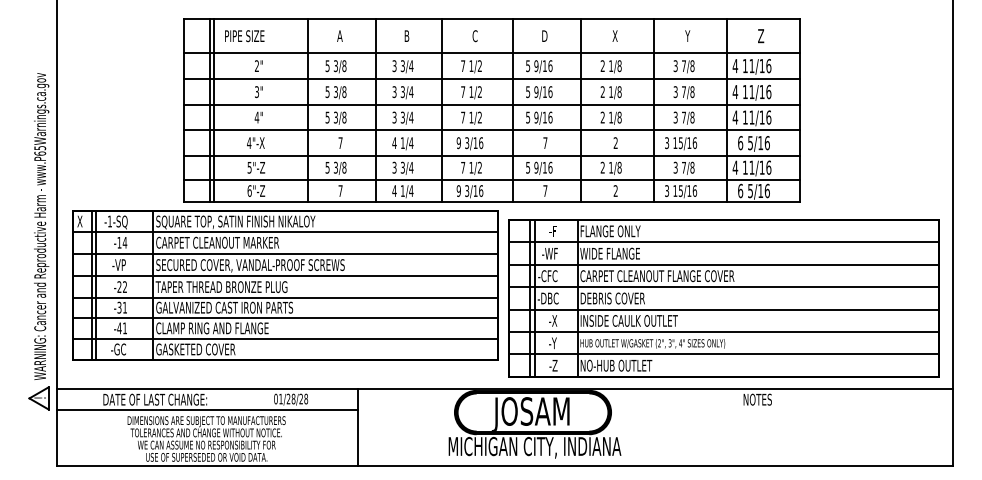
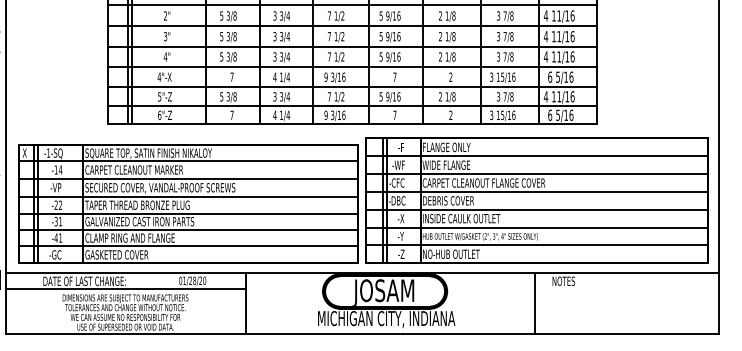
part: (285, 285) -> (188, 204), moved
text: (306, 398) -> (204, 280), 01/28/28 -> 01/28/20
line: (721, 426) -> (534, 302), added

